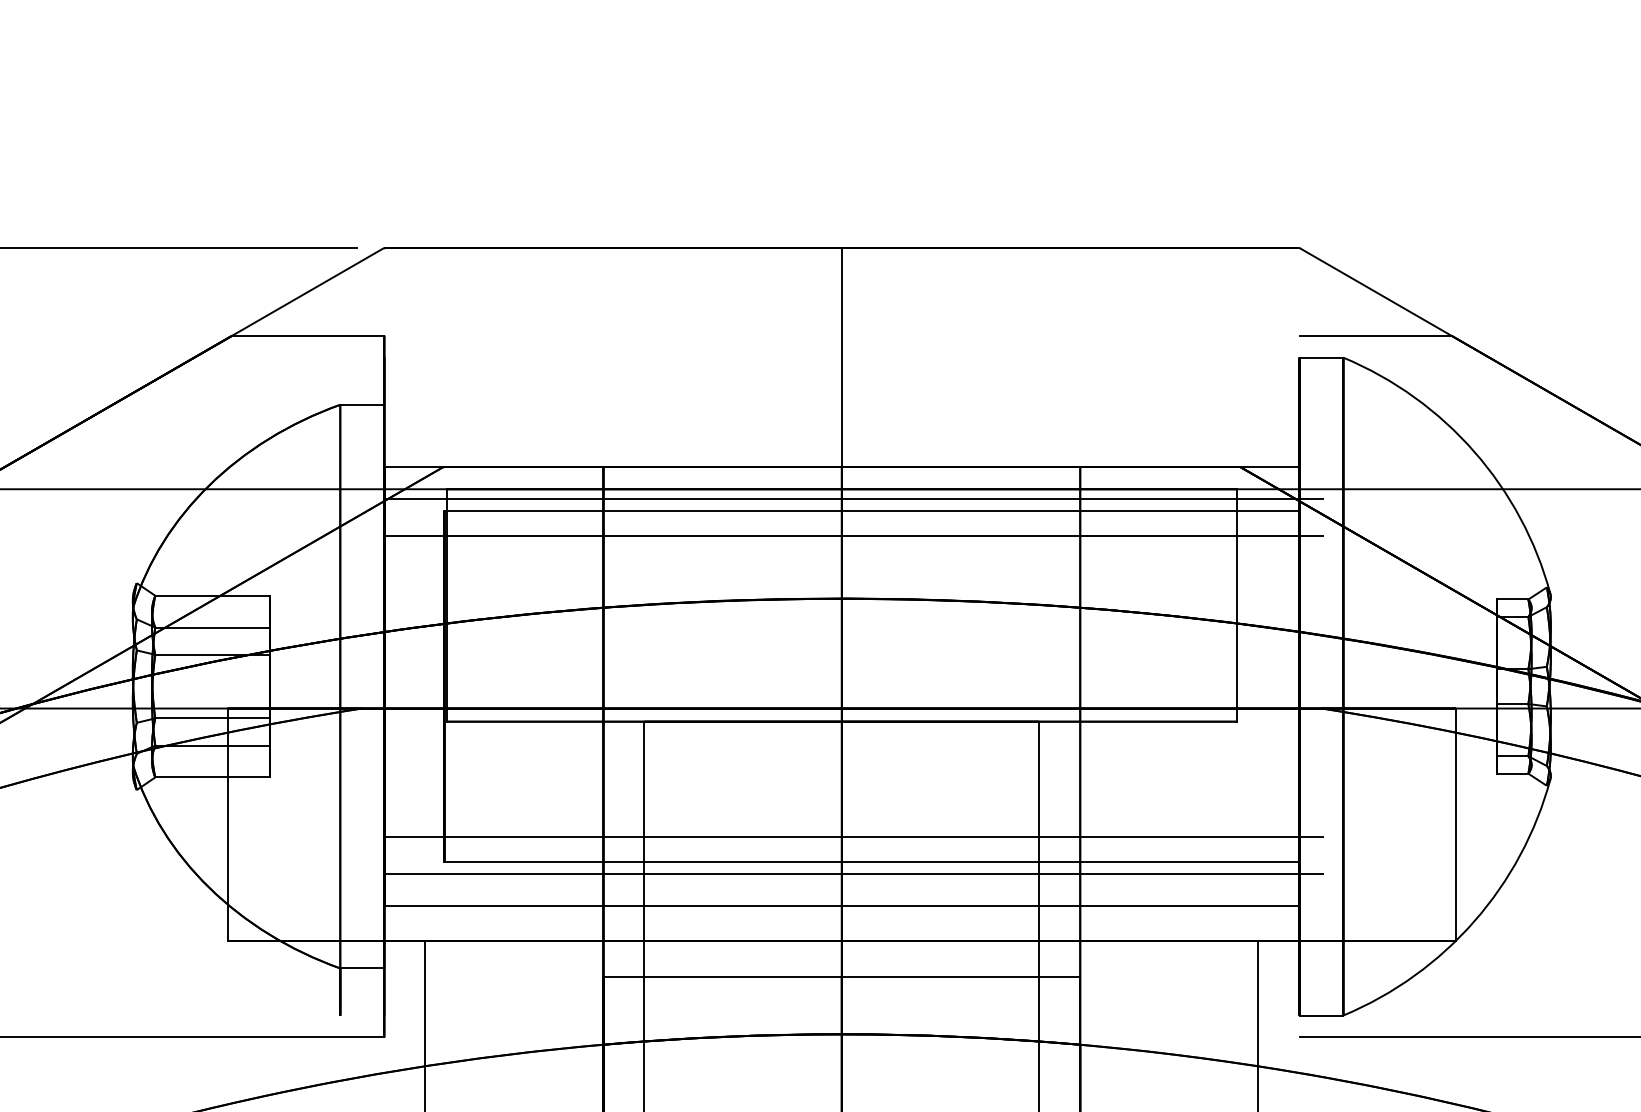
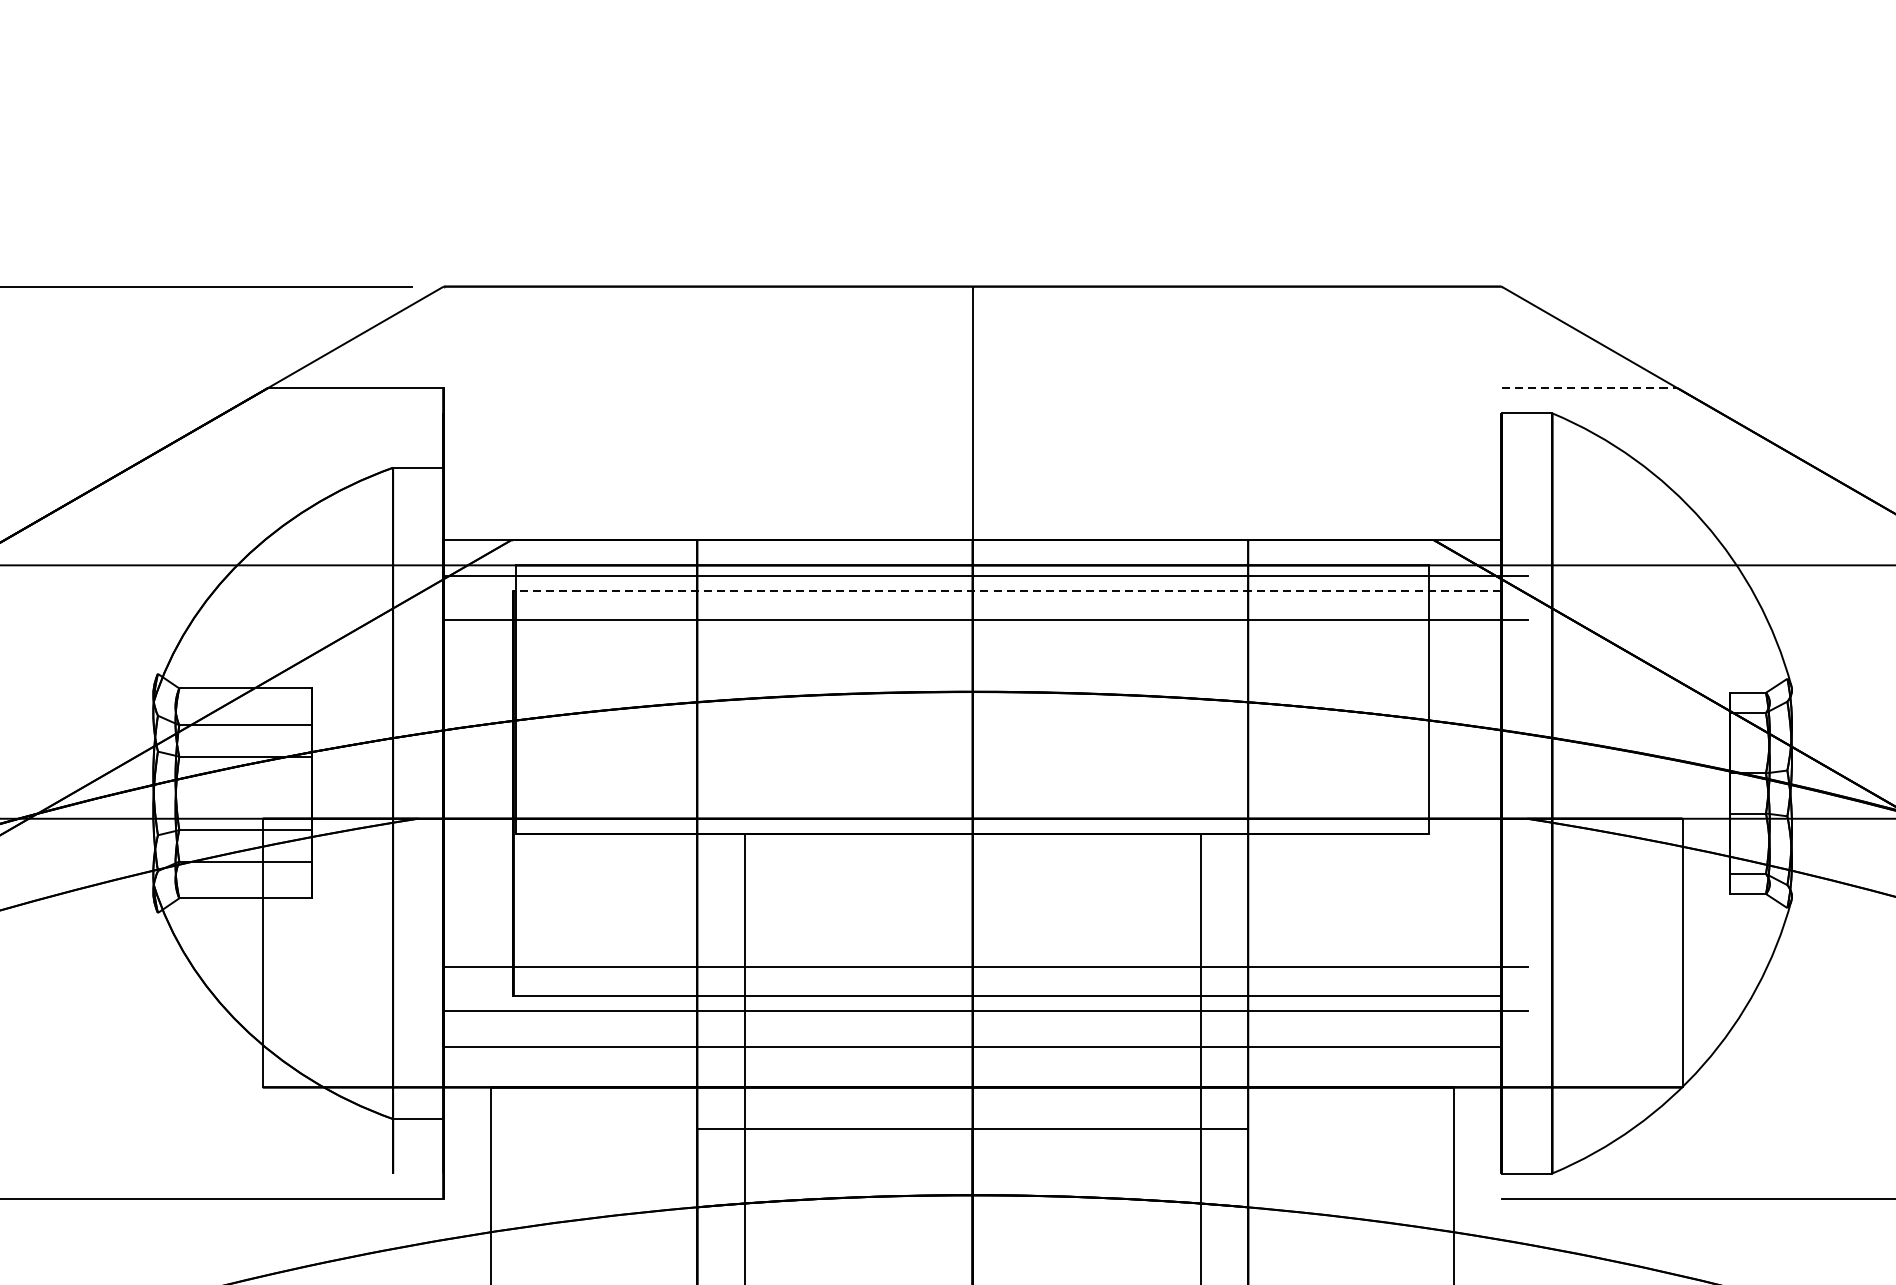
line: (1375, 335) -> (1589, 387), solid -> dashed
line: (871, 511) -> (1006, 591), solid -> dashed

